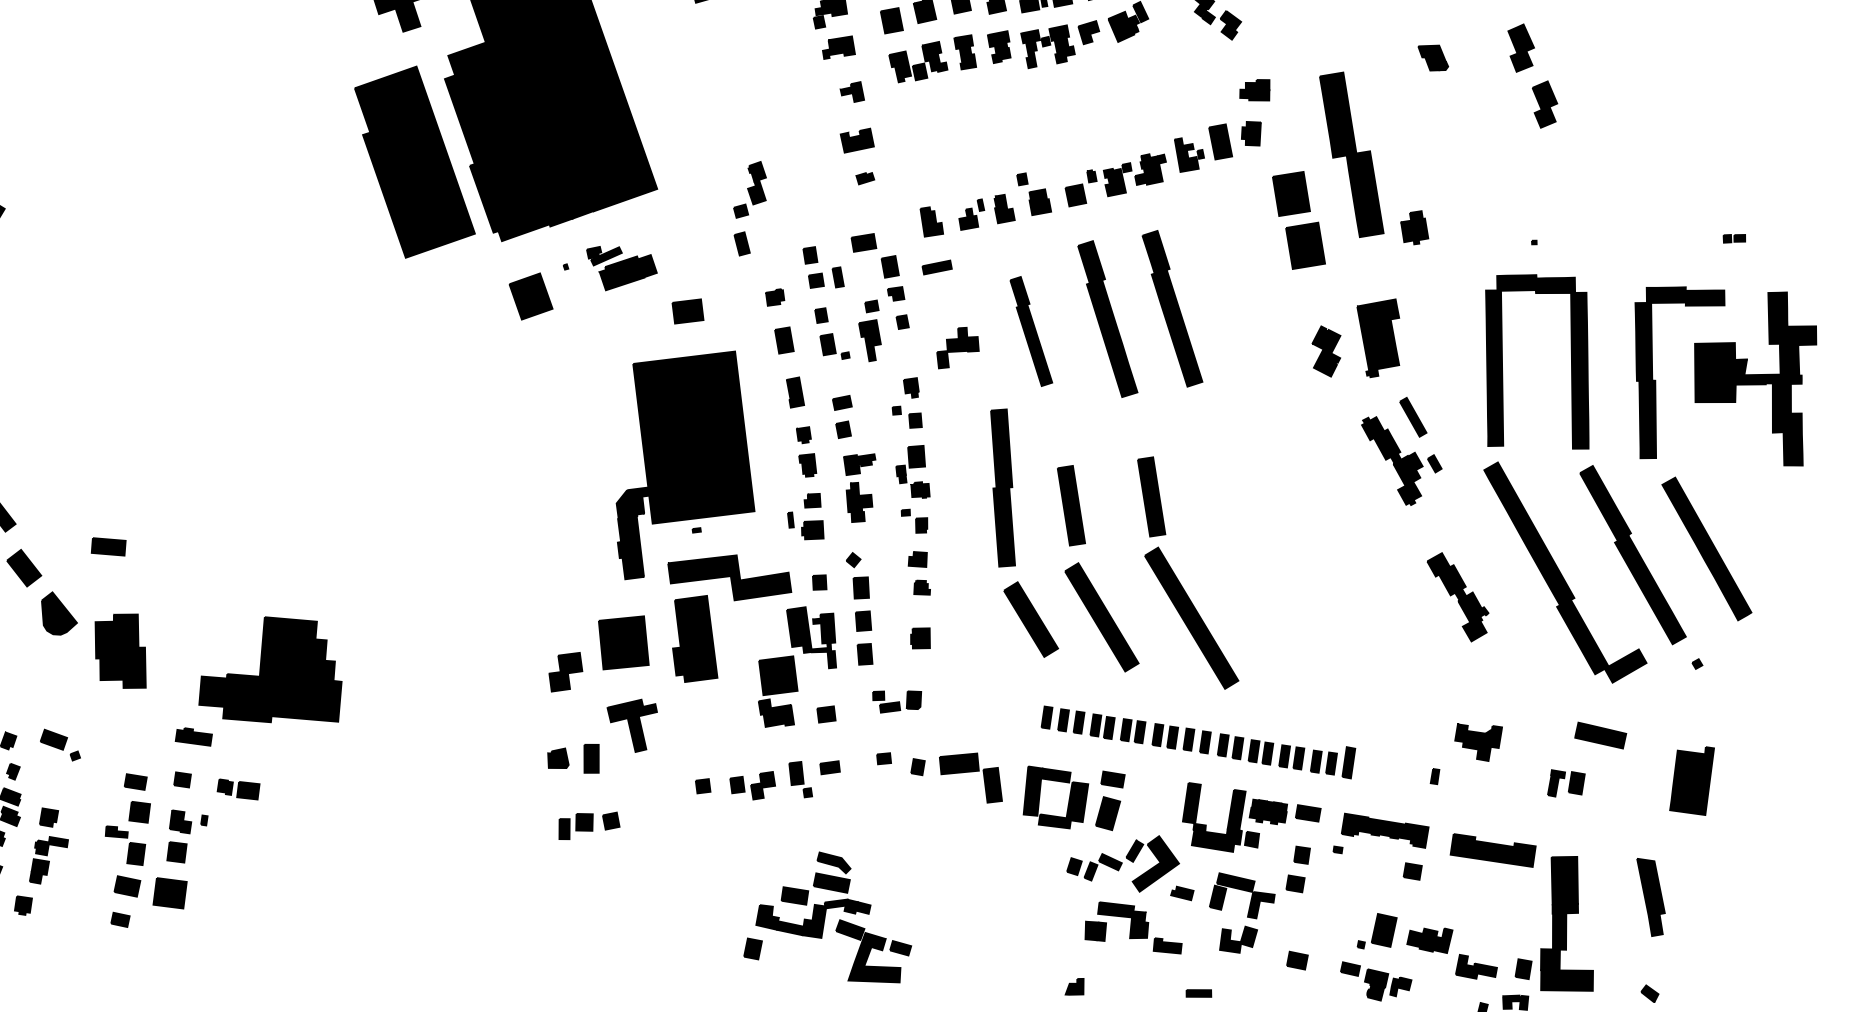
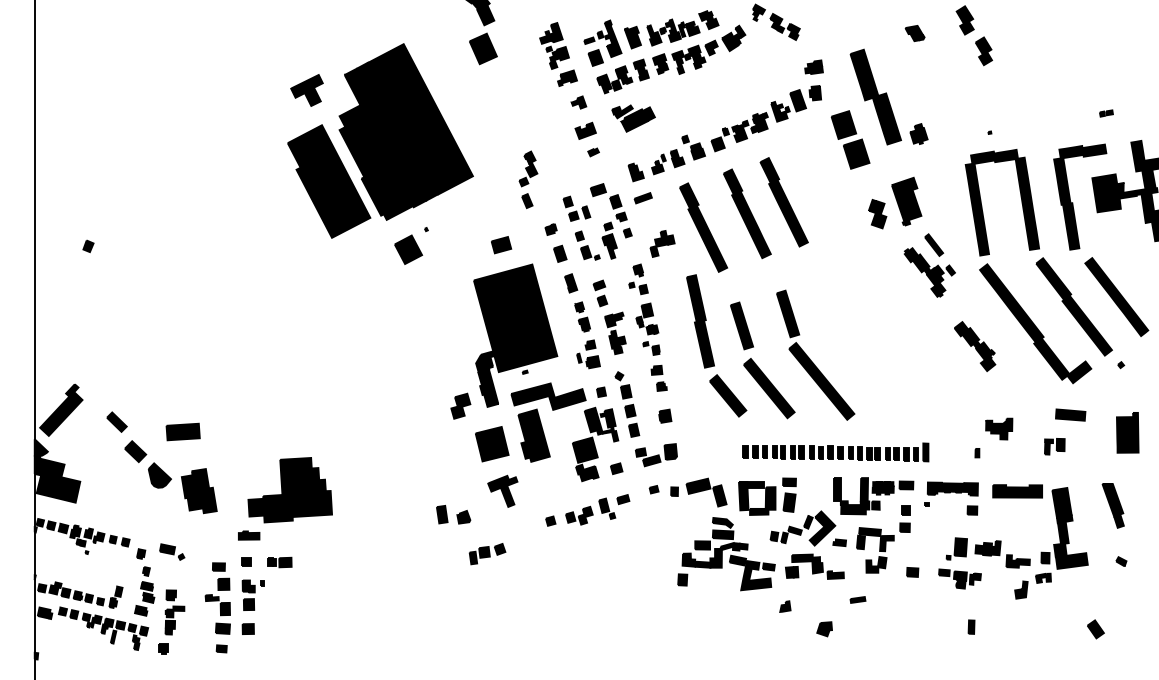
part: (620, 269) -> (633, 118), moved
part: (1031, 331) -> (703, 227), size x1.43
part: (107, 545) -> (182, 431), size x1.67
part: (565, 670) -> (460, 405), moved
part: (896, 702) -> (656, 455), size x1.43
part: (592, 758) -> (442, 514), moved
part: (168, 892) -> (247, 628), size x0.62
part: (832, 916) -> (726, 554), moved

